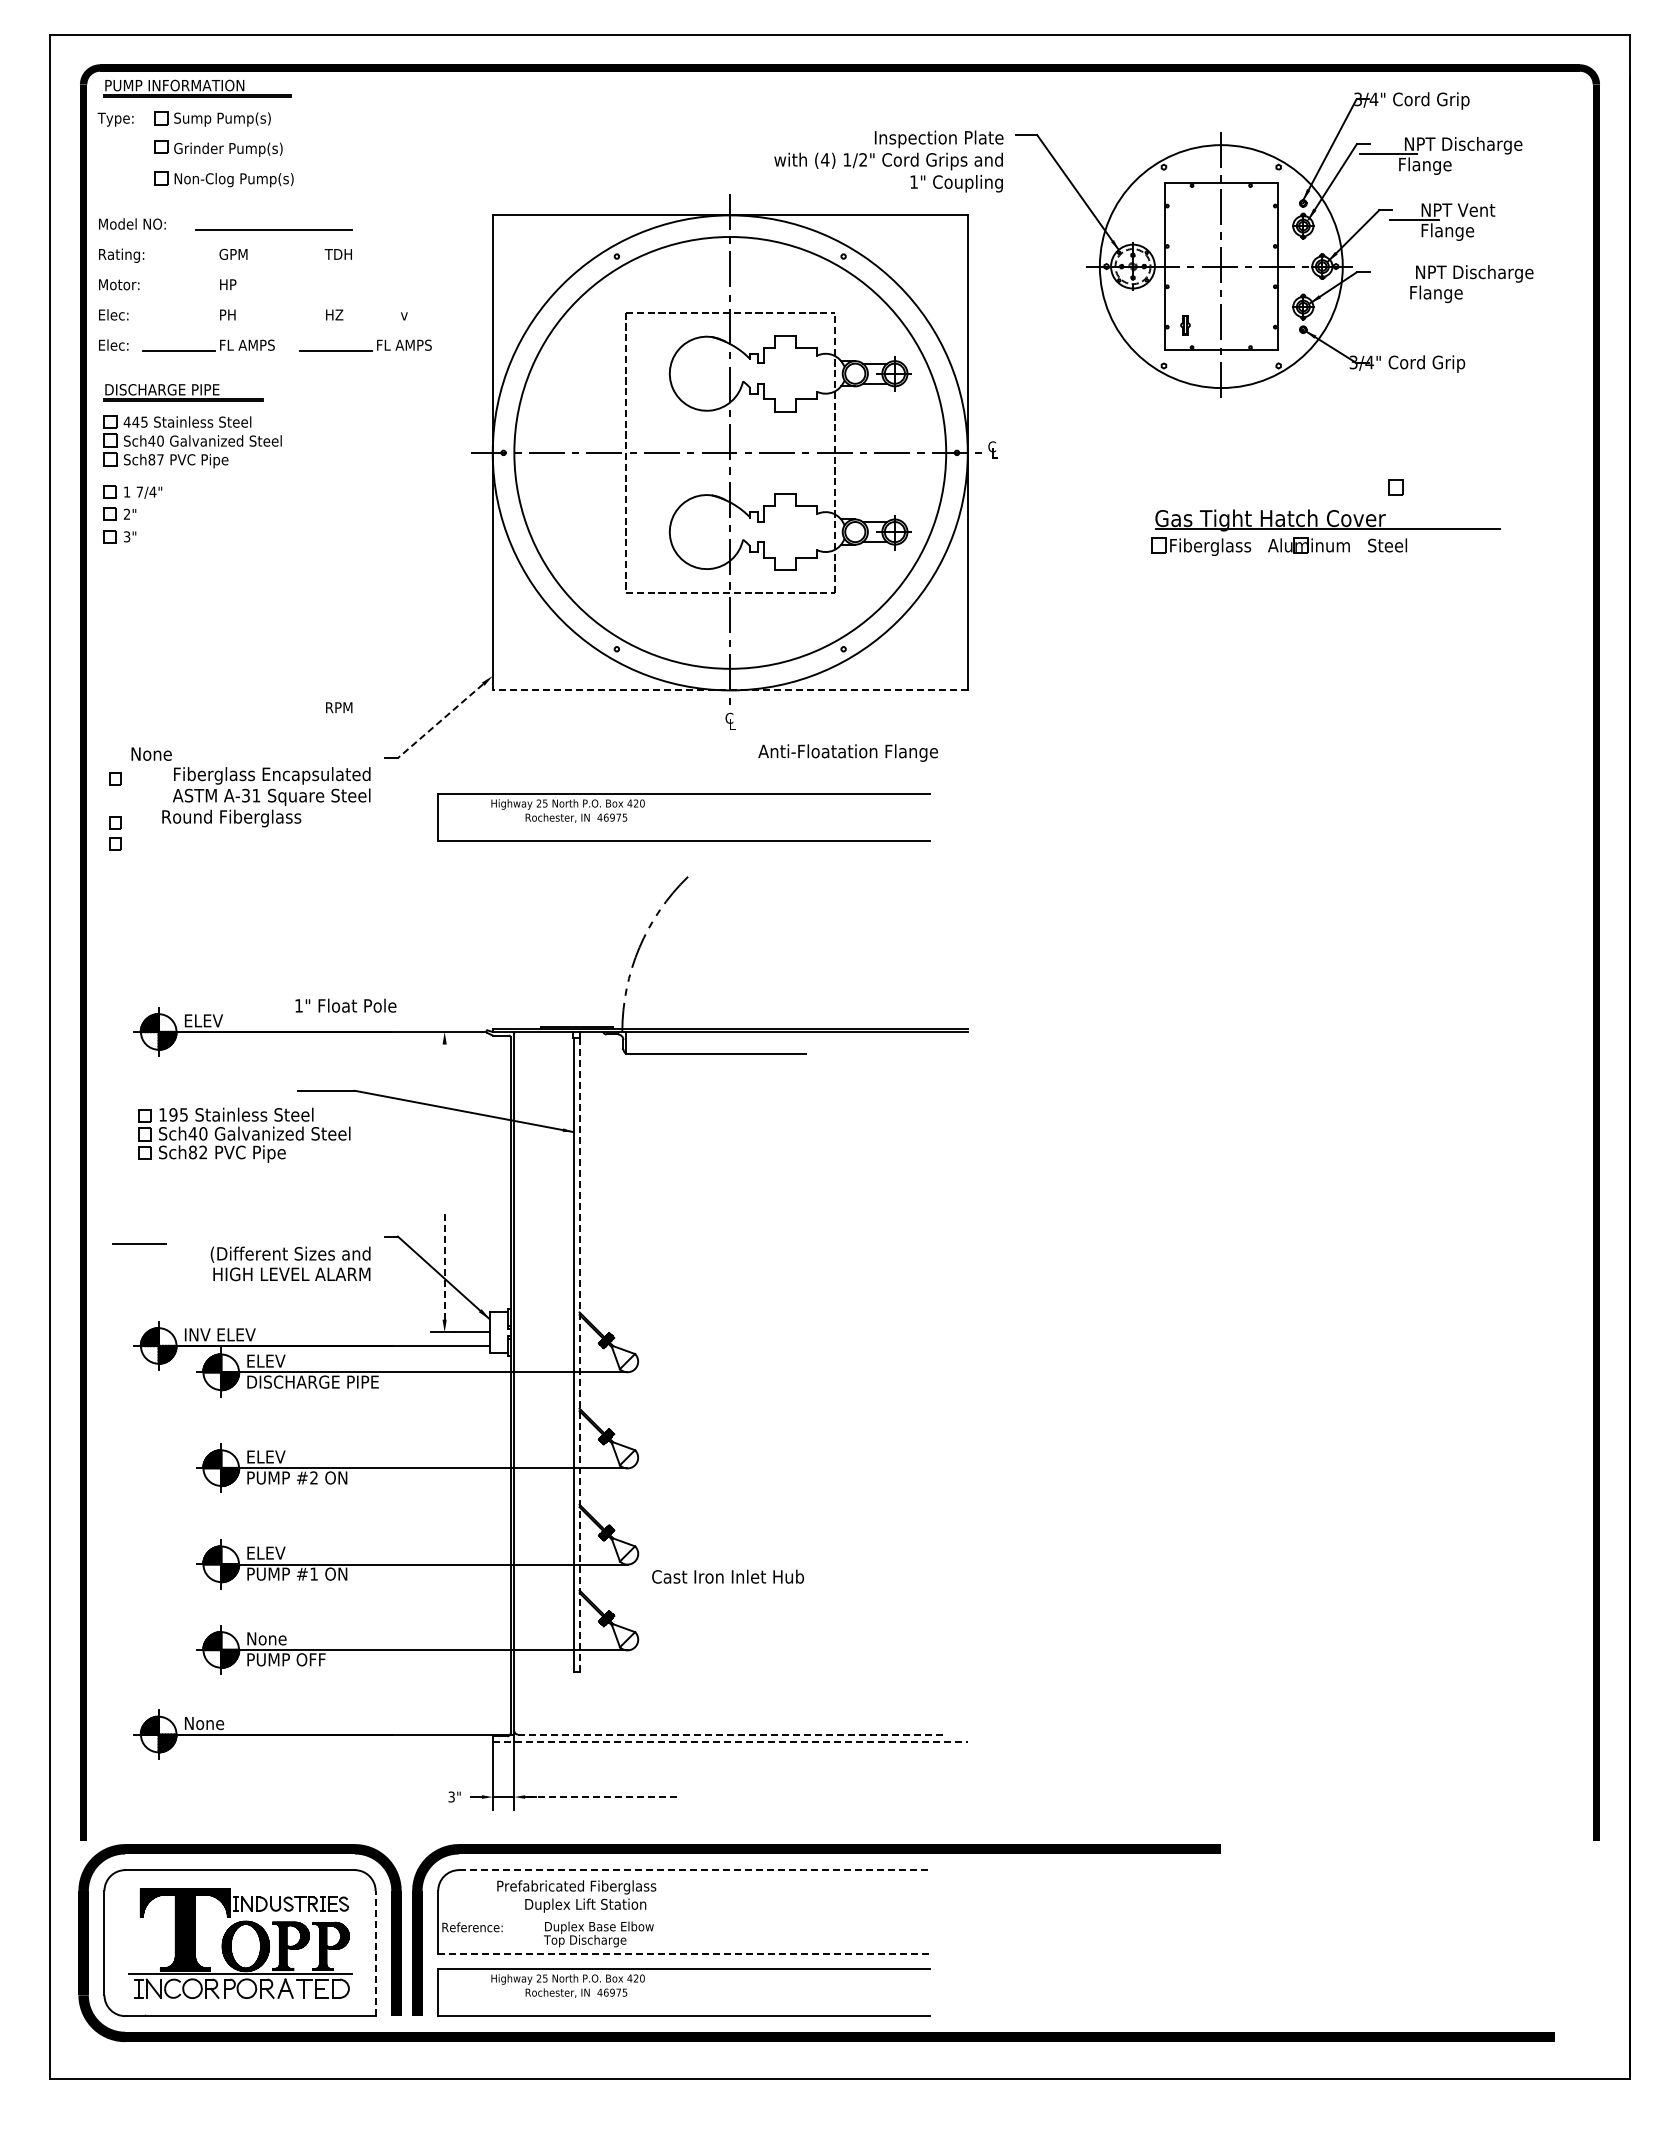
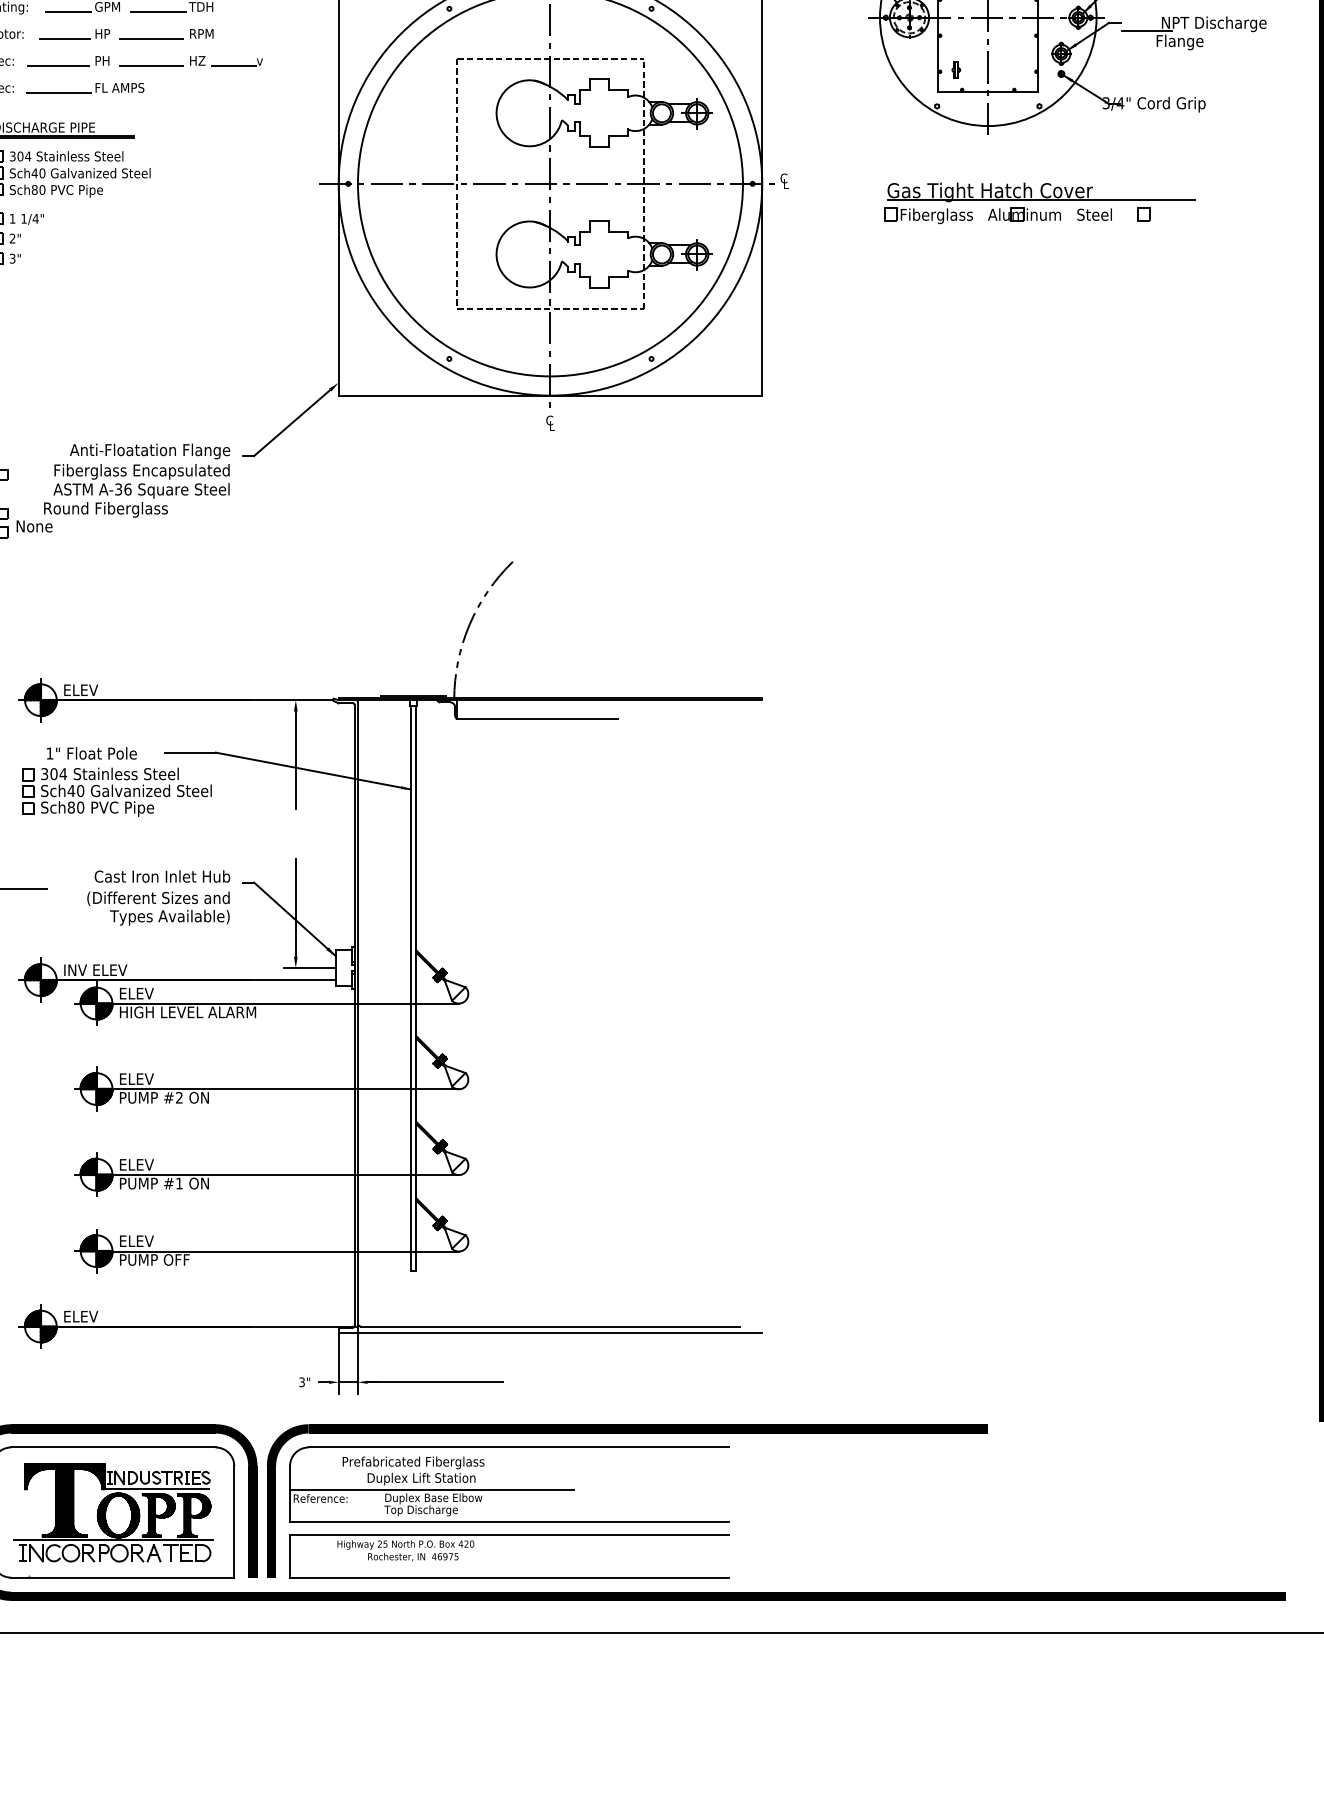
line: (189, 259) -> (68, 11), added
line: (290, 259) -> (158, 11), added
line: (1399, 281) -> (1147, 31), added
line: (185, 290) -> (64, 39), added
line: (282, 290) -> (151, 39), added
line: (178, 320) -> (58, 65), added
line: (282, 320) -> (151, 65), added
line: (375, 320) -> (234, 65), added
part: (365, 345) -> (225, 88), removed
text: (135, 421) -> (20, 155), 445 -> 304
text: (160, 459) -> (42, 189), Sch87 -> Sch80
text: (139, 491) -> (23, 218), 7/4" -> 1/4"
part: (1325, 532) -> (1039, 203), moved
line: (730, 690) -> (550, 395), dashed -> solid
text: (339, 707) -> (202, 33), moved
line: (440, 721) -> (292, 423), dashed -> solid
text: (848, 752) -> (150, 451), moved
text: (151, 753) -> (34, 525), moved
part: (683, 794) -> (508, 488), removed
text: (256, 795) -> (128, 489), A-31 -> A-36
text: (345, 1005) -> (91, 753), moved
line: (444, 1099) -> (295, 760), added
text: (173, 1114) -> (54, 773), 195 -> 304
text: (203, 1152) -> (80, 807), Sch82 -> Sch80
line: (444, 1264) -> (295, 907), dashed -> solid
text: (291, 1275) -> (159, 917), HIGH LEVEL ALARM -> Types Available)
line: (579, 1355) -> (416, 988), dashed -> solid
text: (324, 1381) -> (188, 1011), DISCHARGE PIPE -> HIGH LEVEL ALARM
text: (727, 1576) -> (161, 876), moved
text: (267, 1638) -> (137, 1240), None -> ELEV
text: (205, 1723) -> (82, 1316), None -> ELEV
line: (730, 1734) -> (550, 1326), dashed -> solid
line: (730, 1741) -> (550, 1332), dashed -> solid
line: (602, 1797) -> (436, 1382), dashed -> solid
line: (694, 1870) -> (518, 1447), dashed -> solid
line: (290, 1916) -> (158, 1488), added
line: (597, 1918) -> (432, 1490), added
line: (375, 1953) -> (234, 1521), dashed -> solid
line: (684, 1953) -> (509, 1521), dashed -> solid

